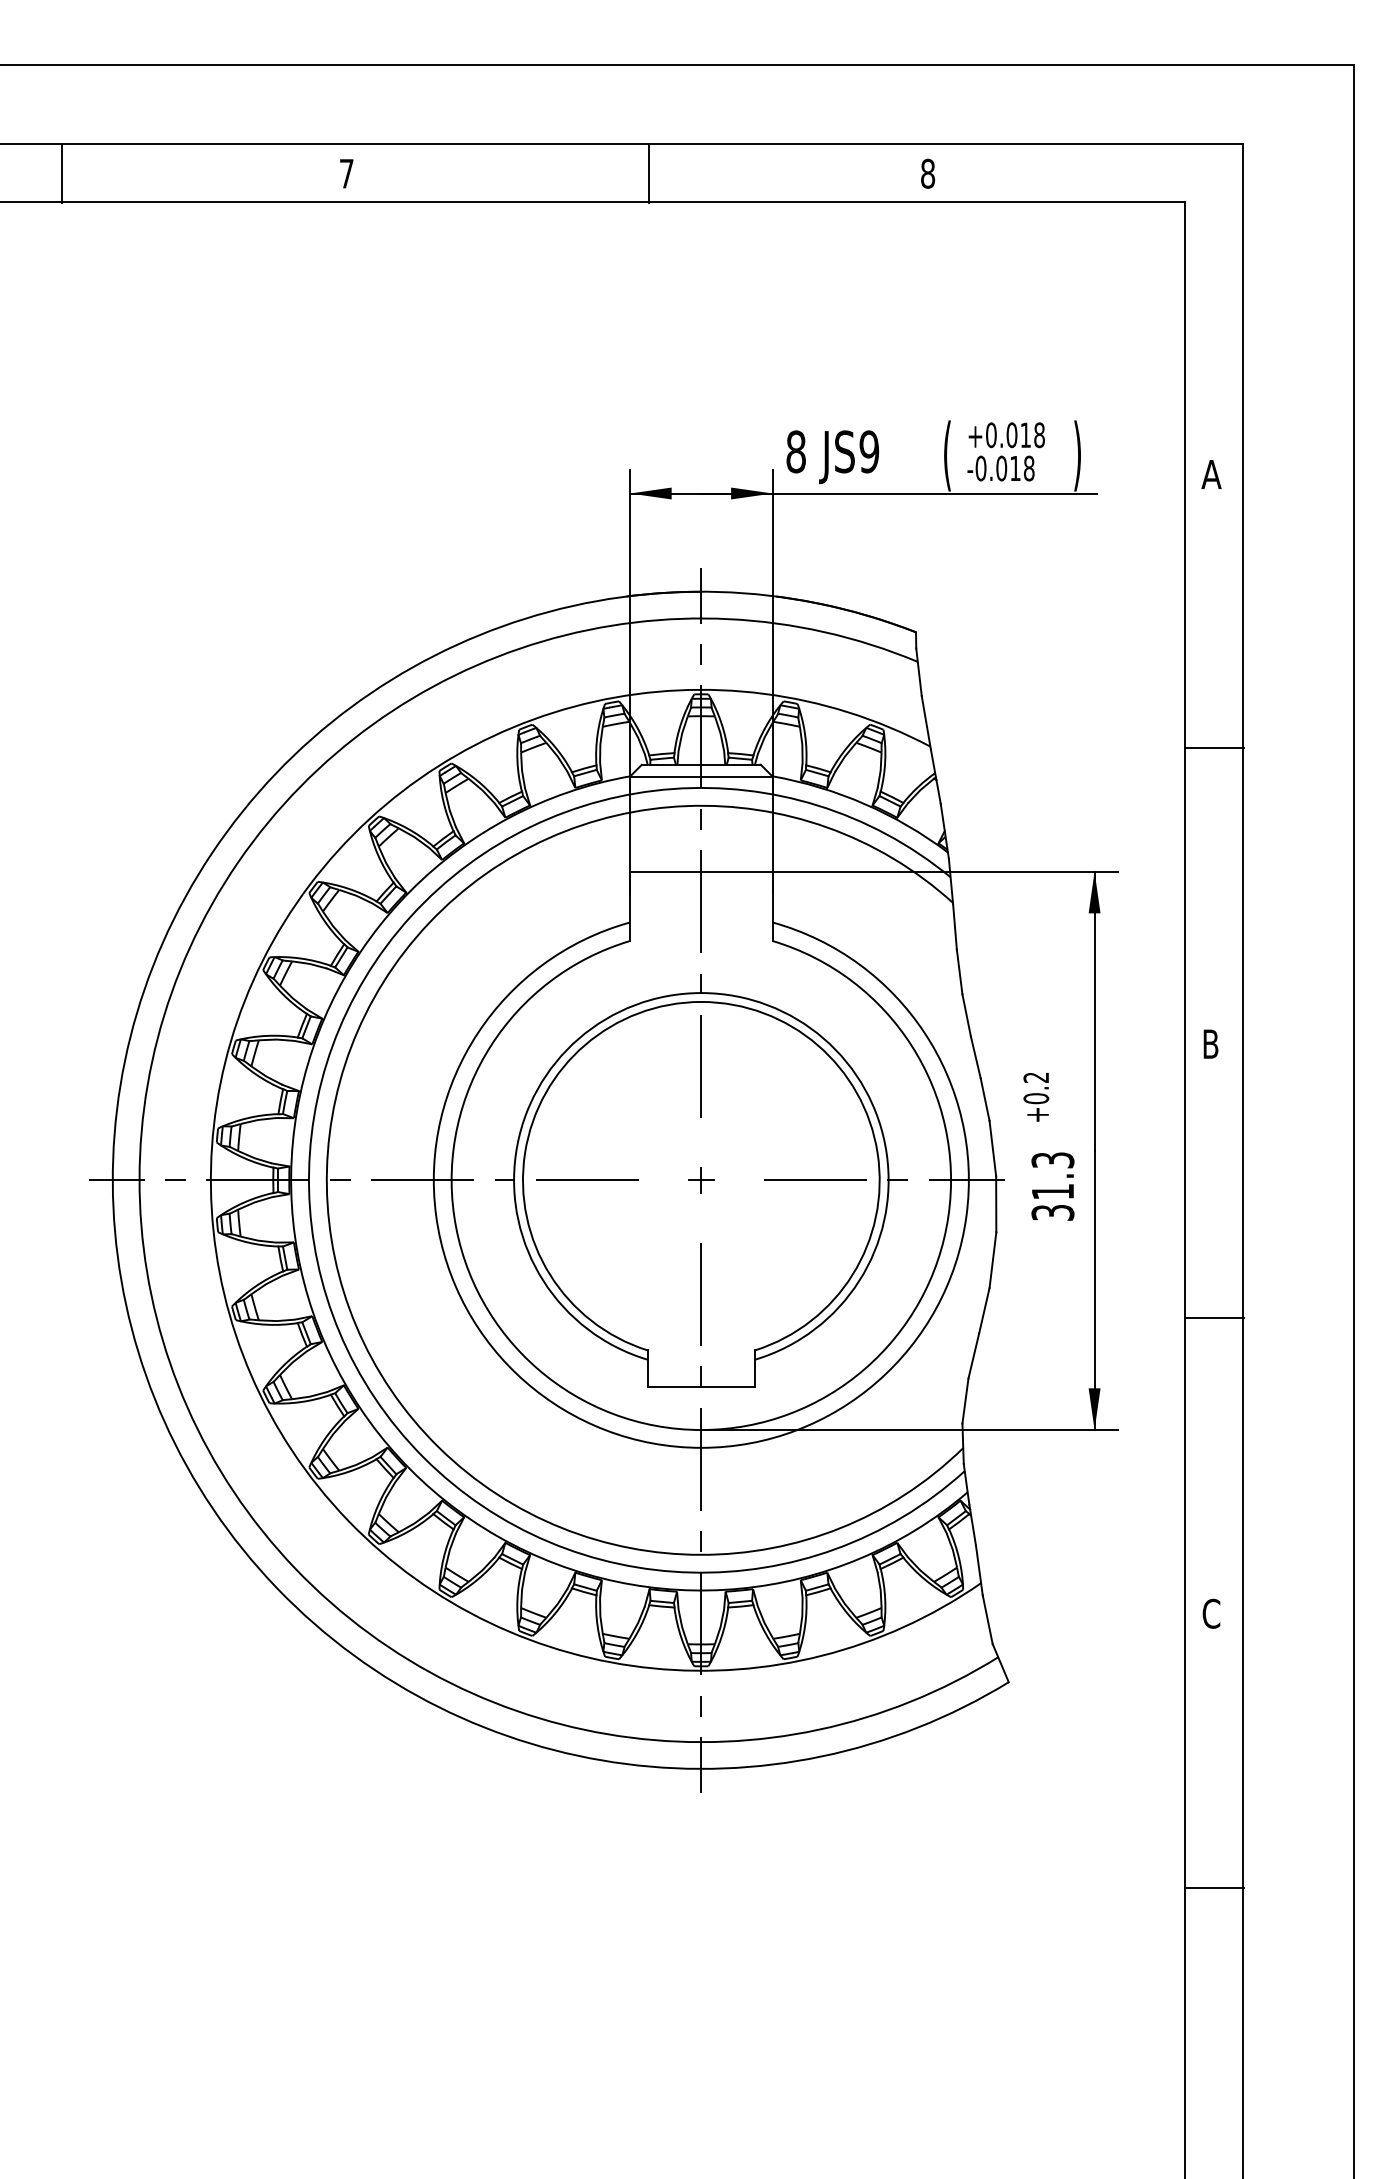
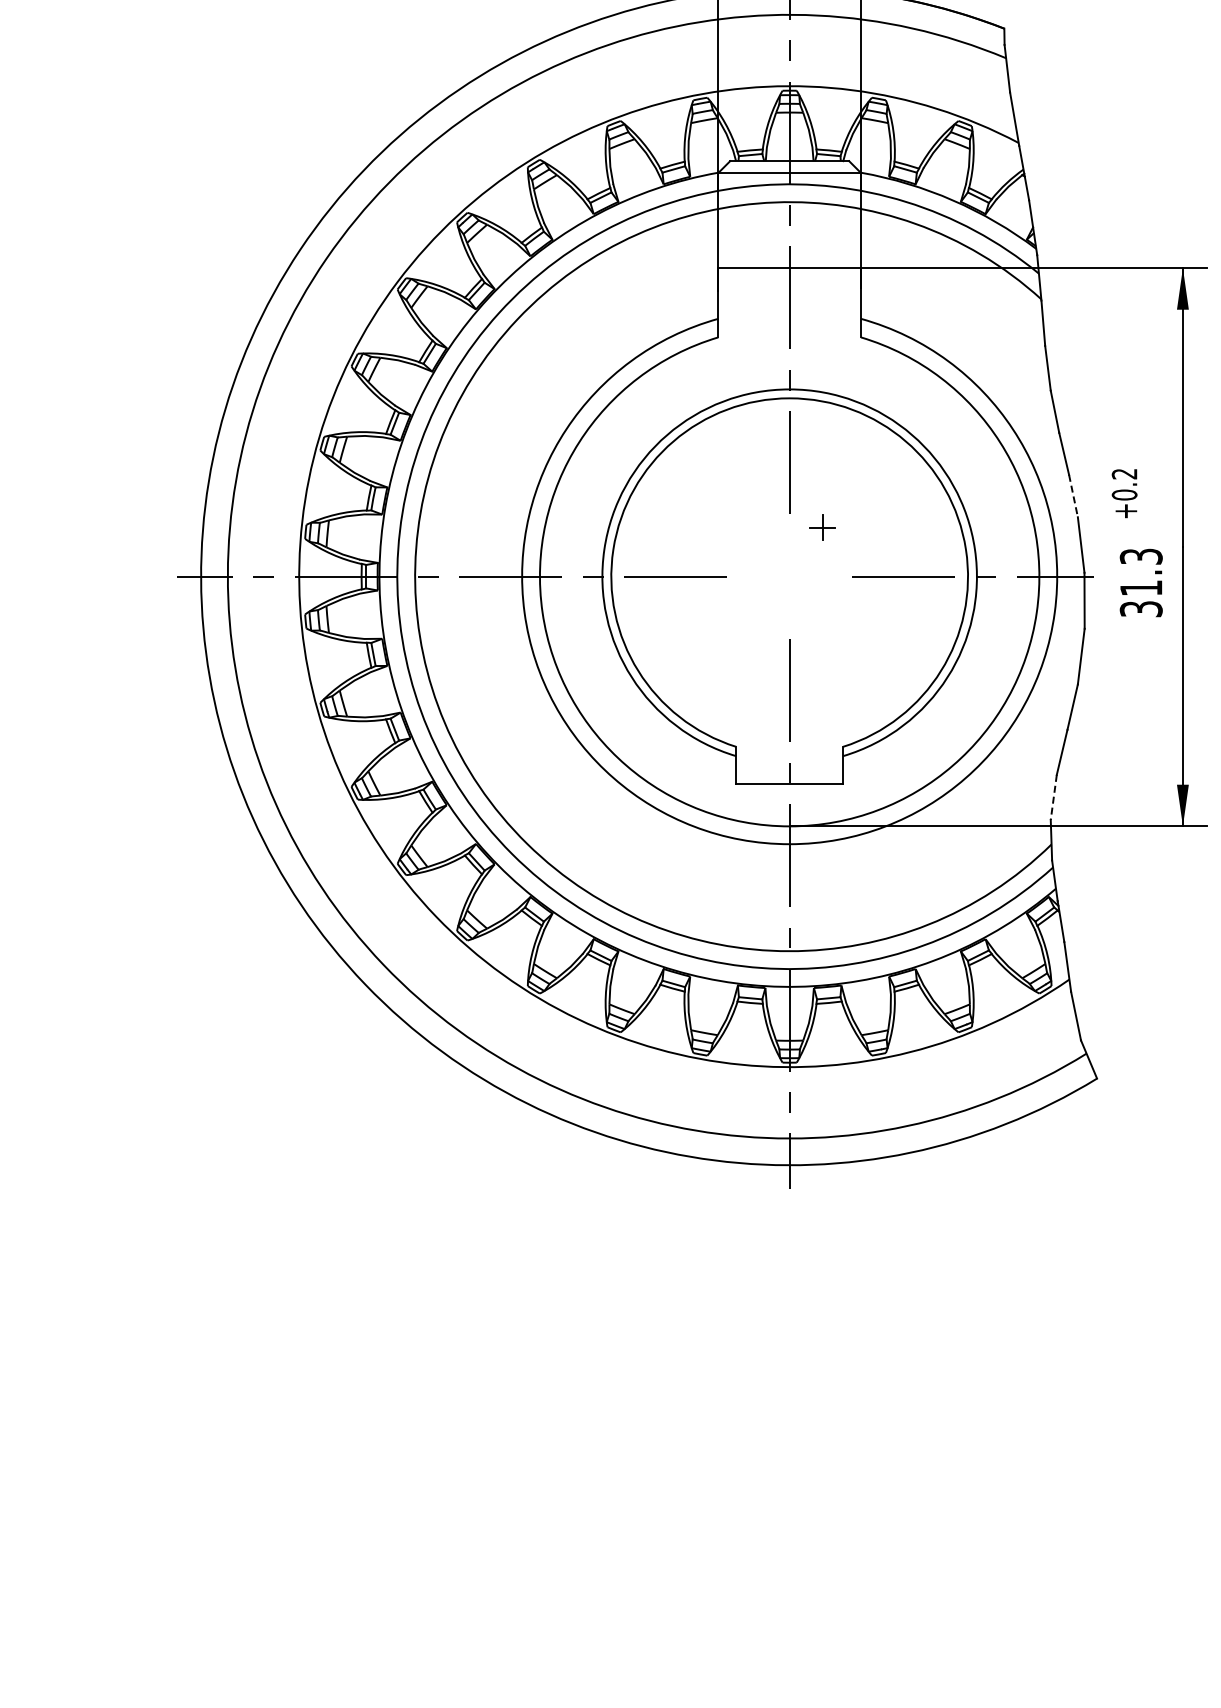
line: (985, 1099) -> (1073, 495), solid -> dashed
part: (701, 1180) -> (822, 527), moved
line: (965, 1401) -> (1053, 797), solid -> dashed

